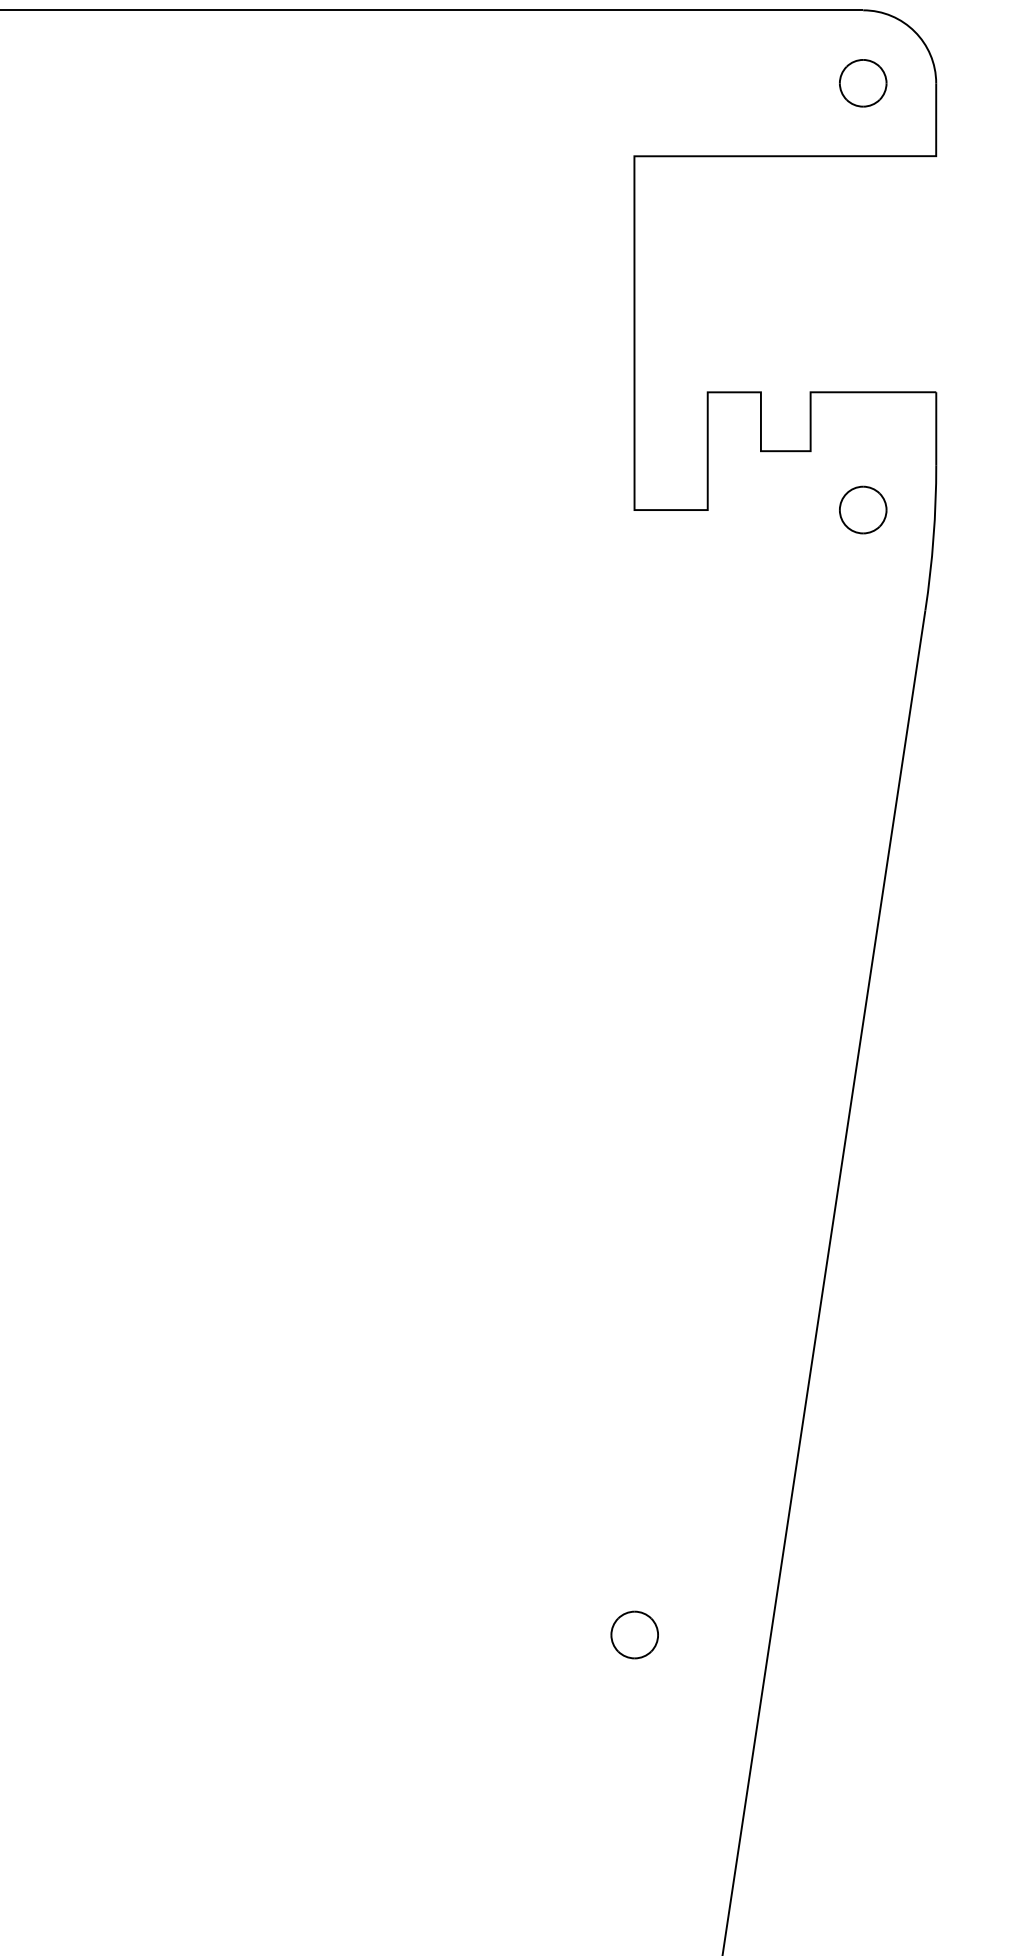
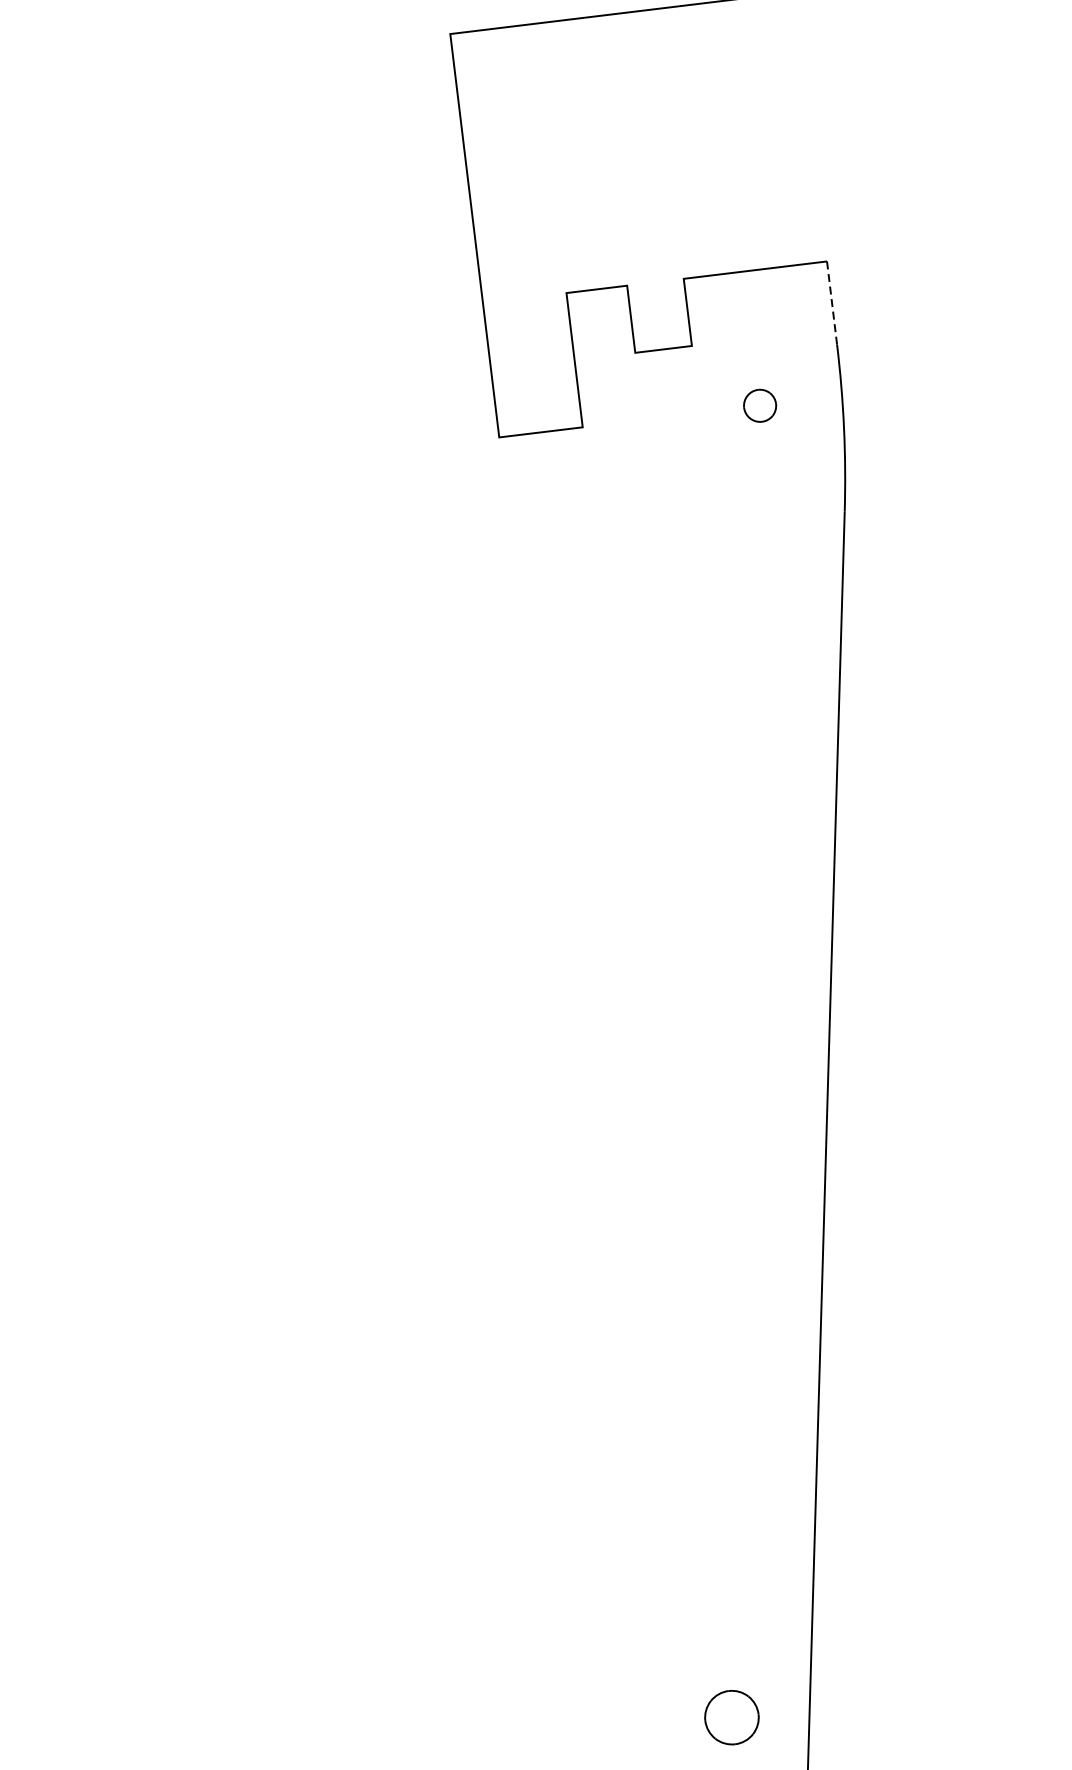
line: (936, 429) -> (832, 303), solid -> dashed
part: (863, 509) -> (760, 405), size x0.6
part: (634, 1634) -> (731, 1717), moved

